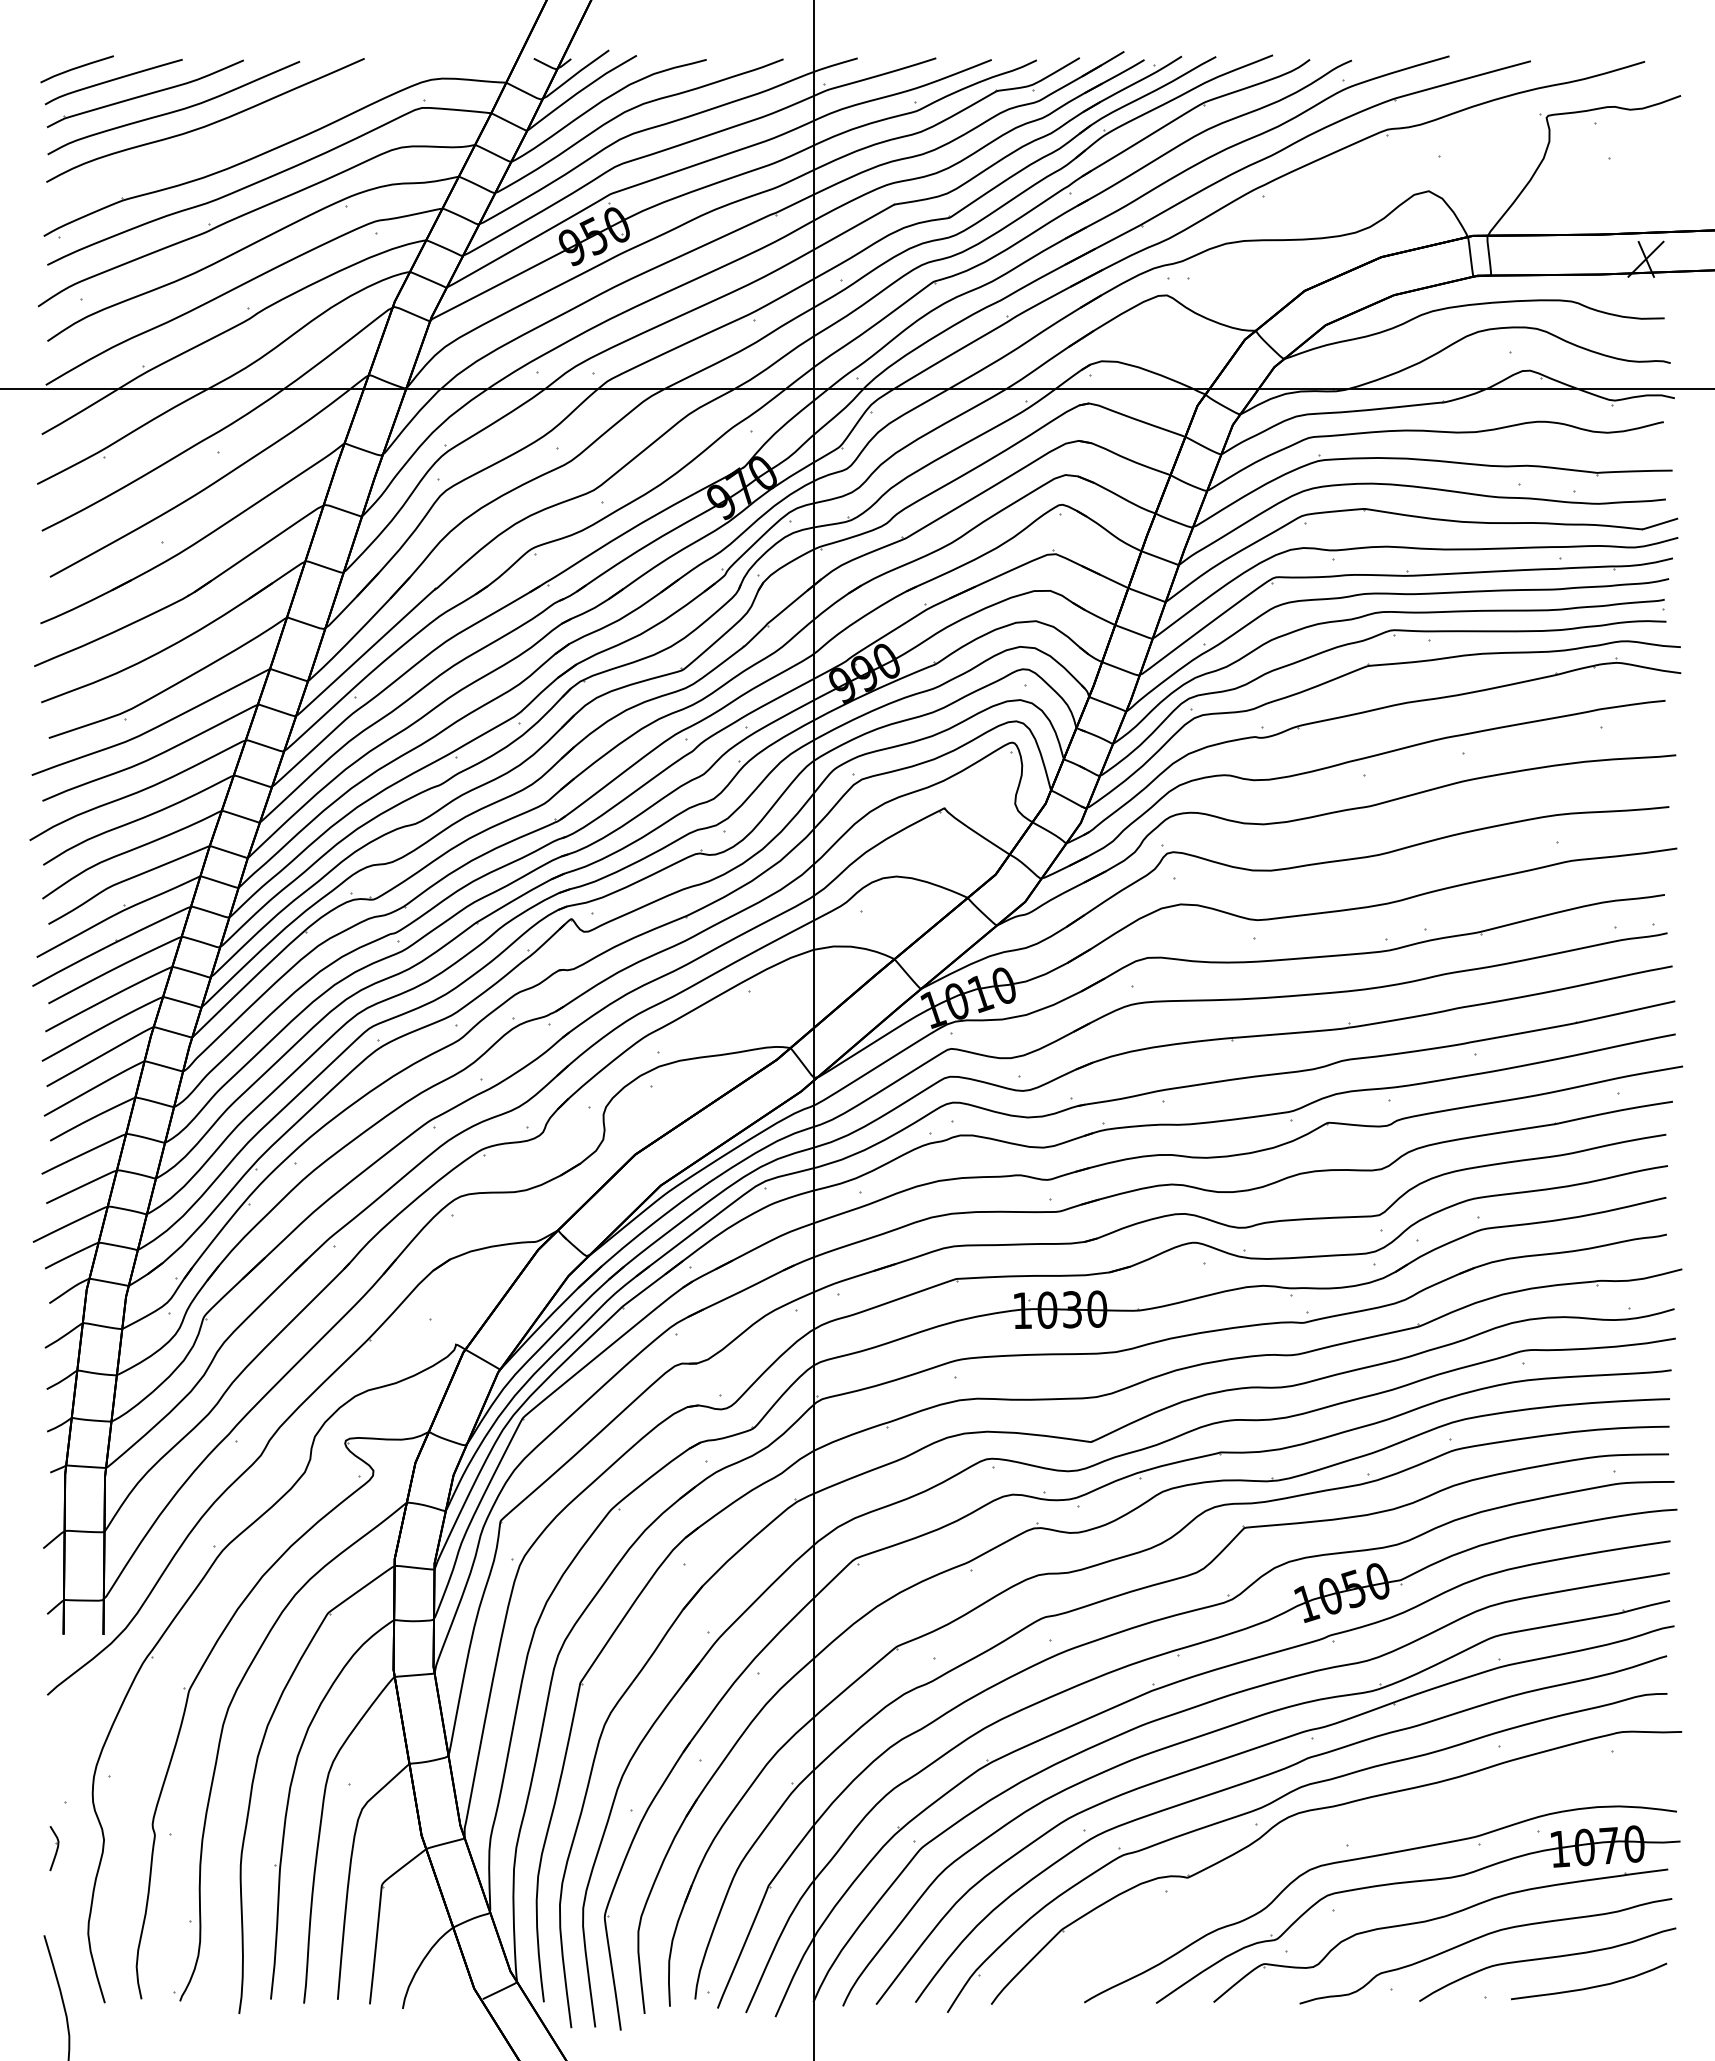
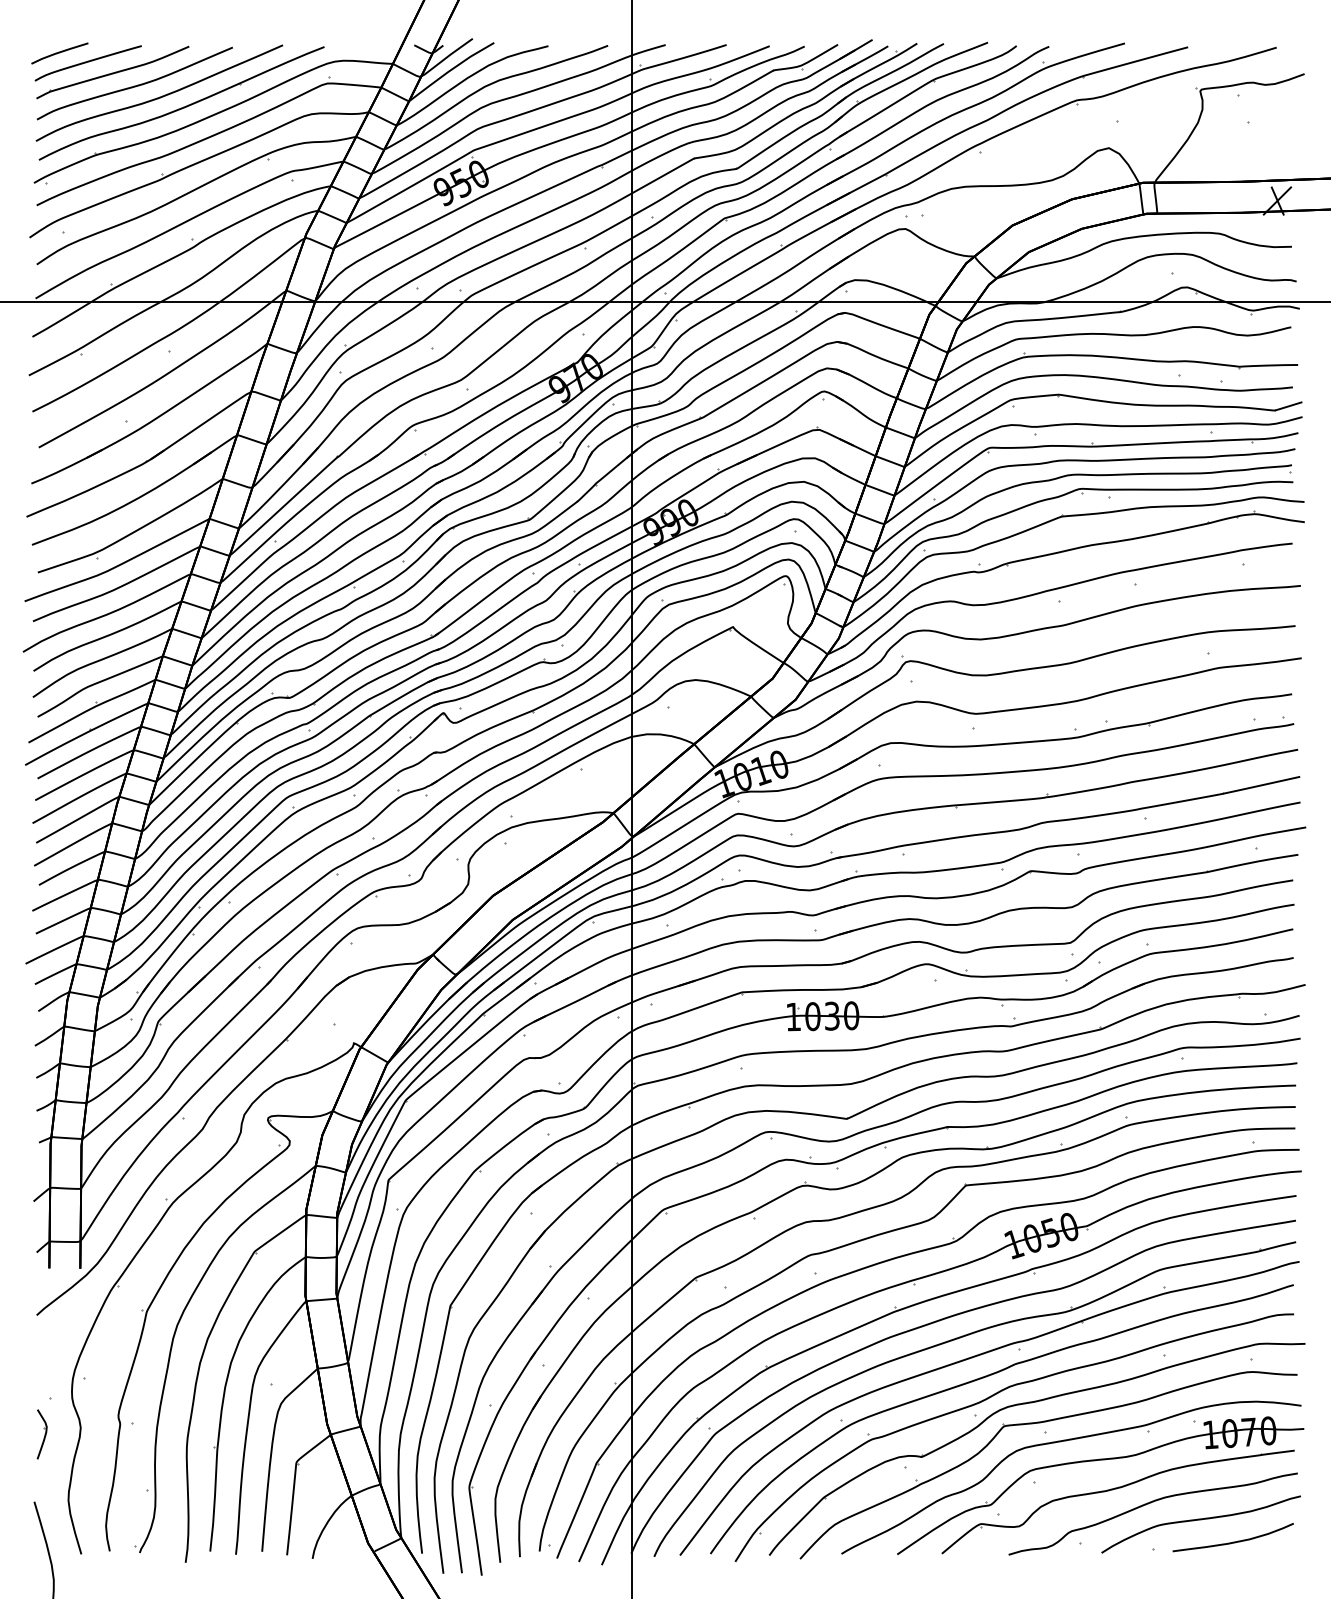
part: (234, 133) -> (181, 103), added
part: (1339, 1834) -> (1039, 1423), added
part: (54, 1848) -> (42, 1434), size x1.43

